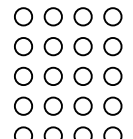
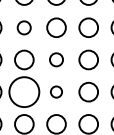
circle: (52, 46) -> (23, 27), size x0.7
circle: (82, 75) -> (55, 58), size x0.7
circle: (52, 105) -> (23, 91), size x1.6
circle: (82, 105) -> (55, 91), size x0.6

